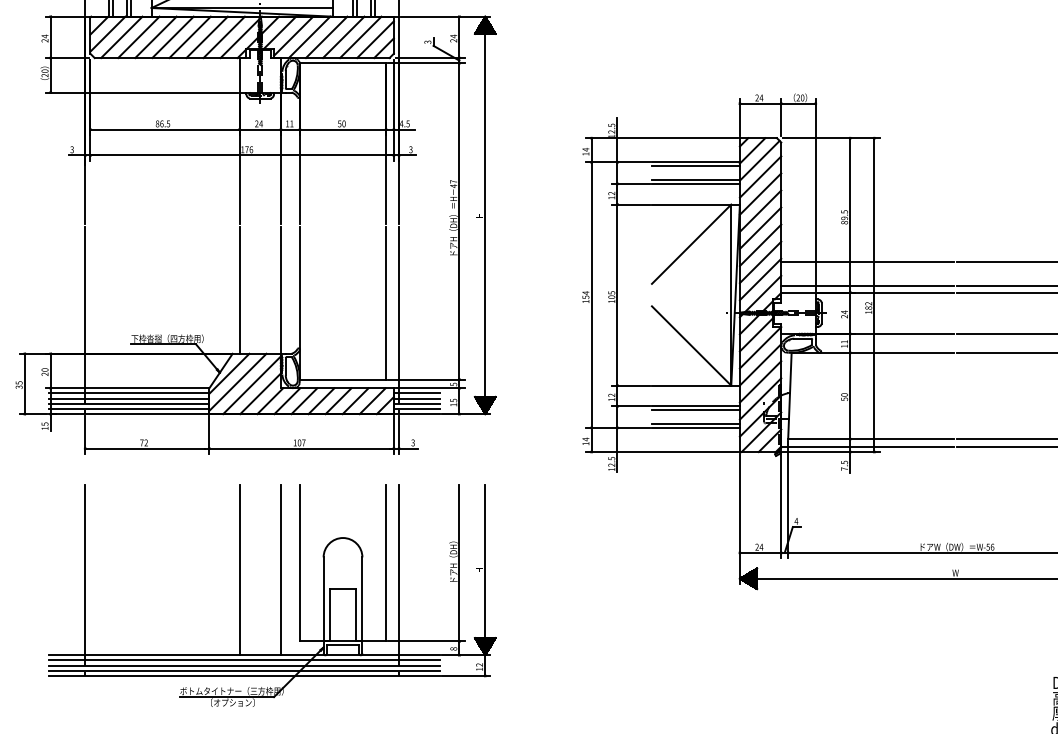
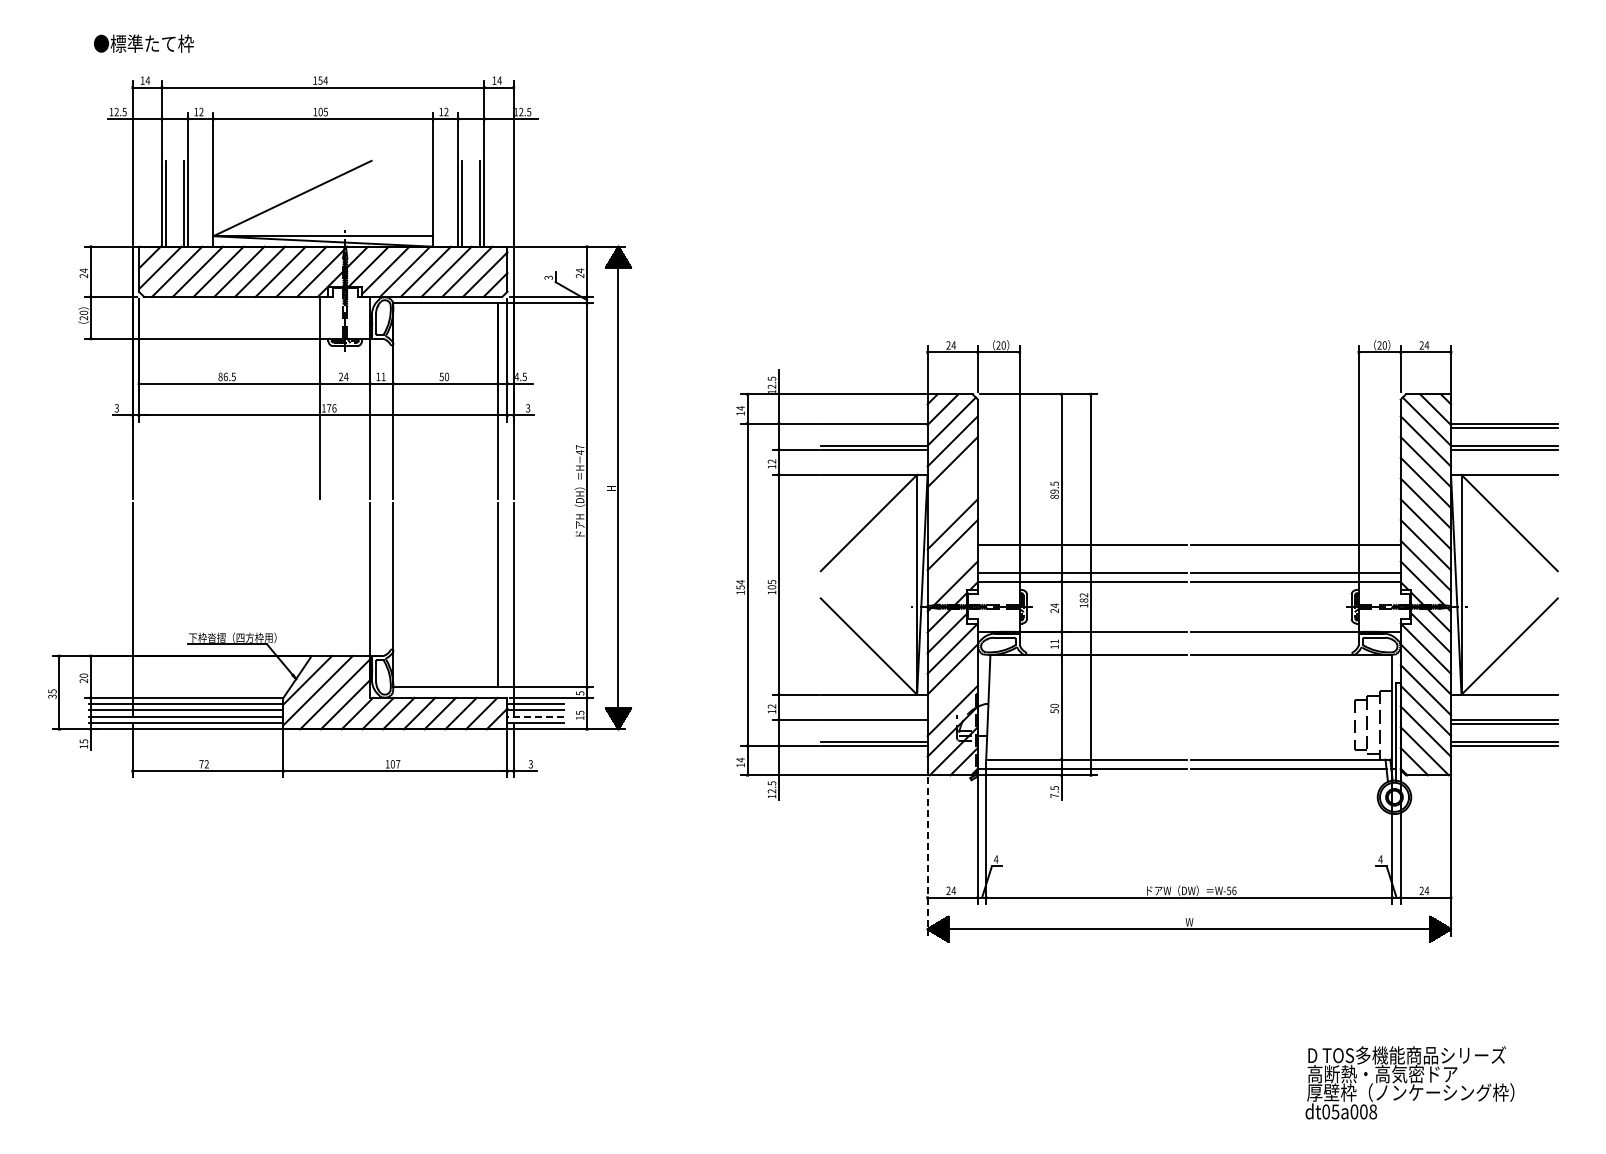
line: (695, 165) -> (873, 427), removed
line: (760, 210) -> (952, 482), removed
line: (760, 228) -> (952, 503), removed
line: (760, 279) -> (952, 565), removed
line: (239, 290) -> (320, 579), removed
line: (760, 382) -> (952, 690), removed
line: (416, 403) -> (535, 716), solid -> dashed
line: (695, 410) -> (873, 724), removed
line: (739, 518) -> (927, 856), solid -> dashed
part: (280, 595) -> (369, 949), removed

